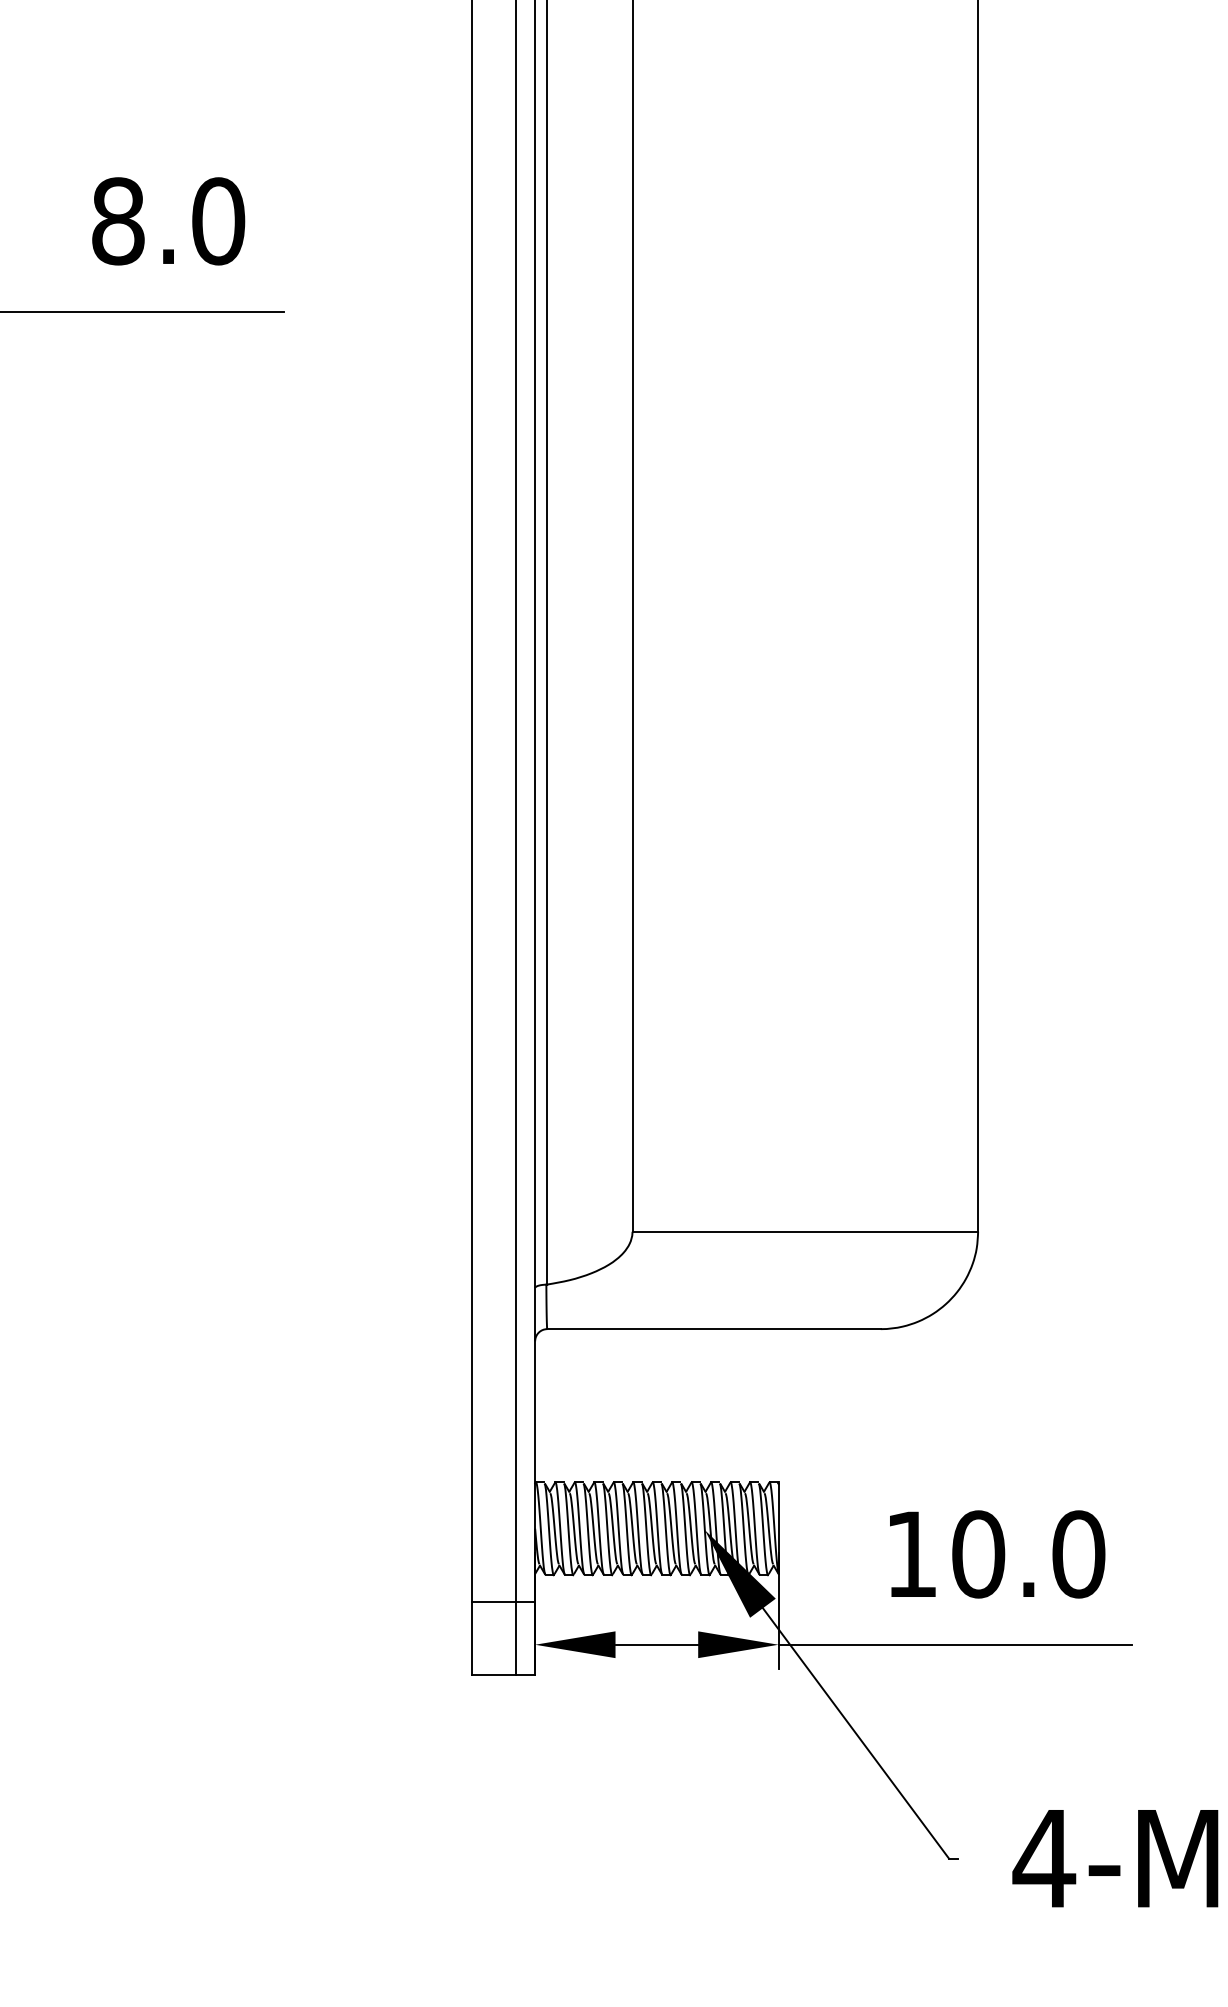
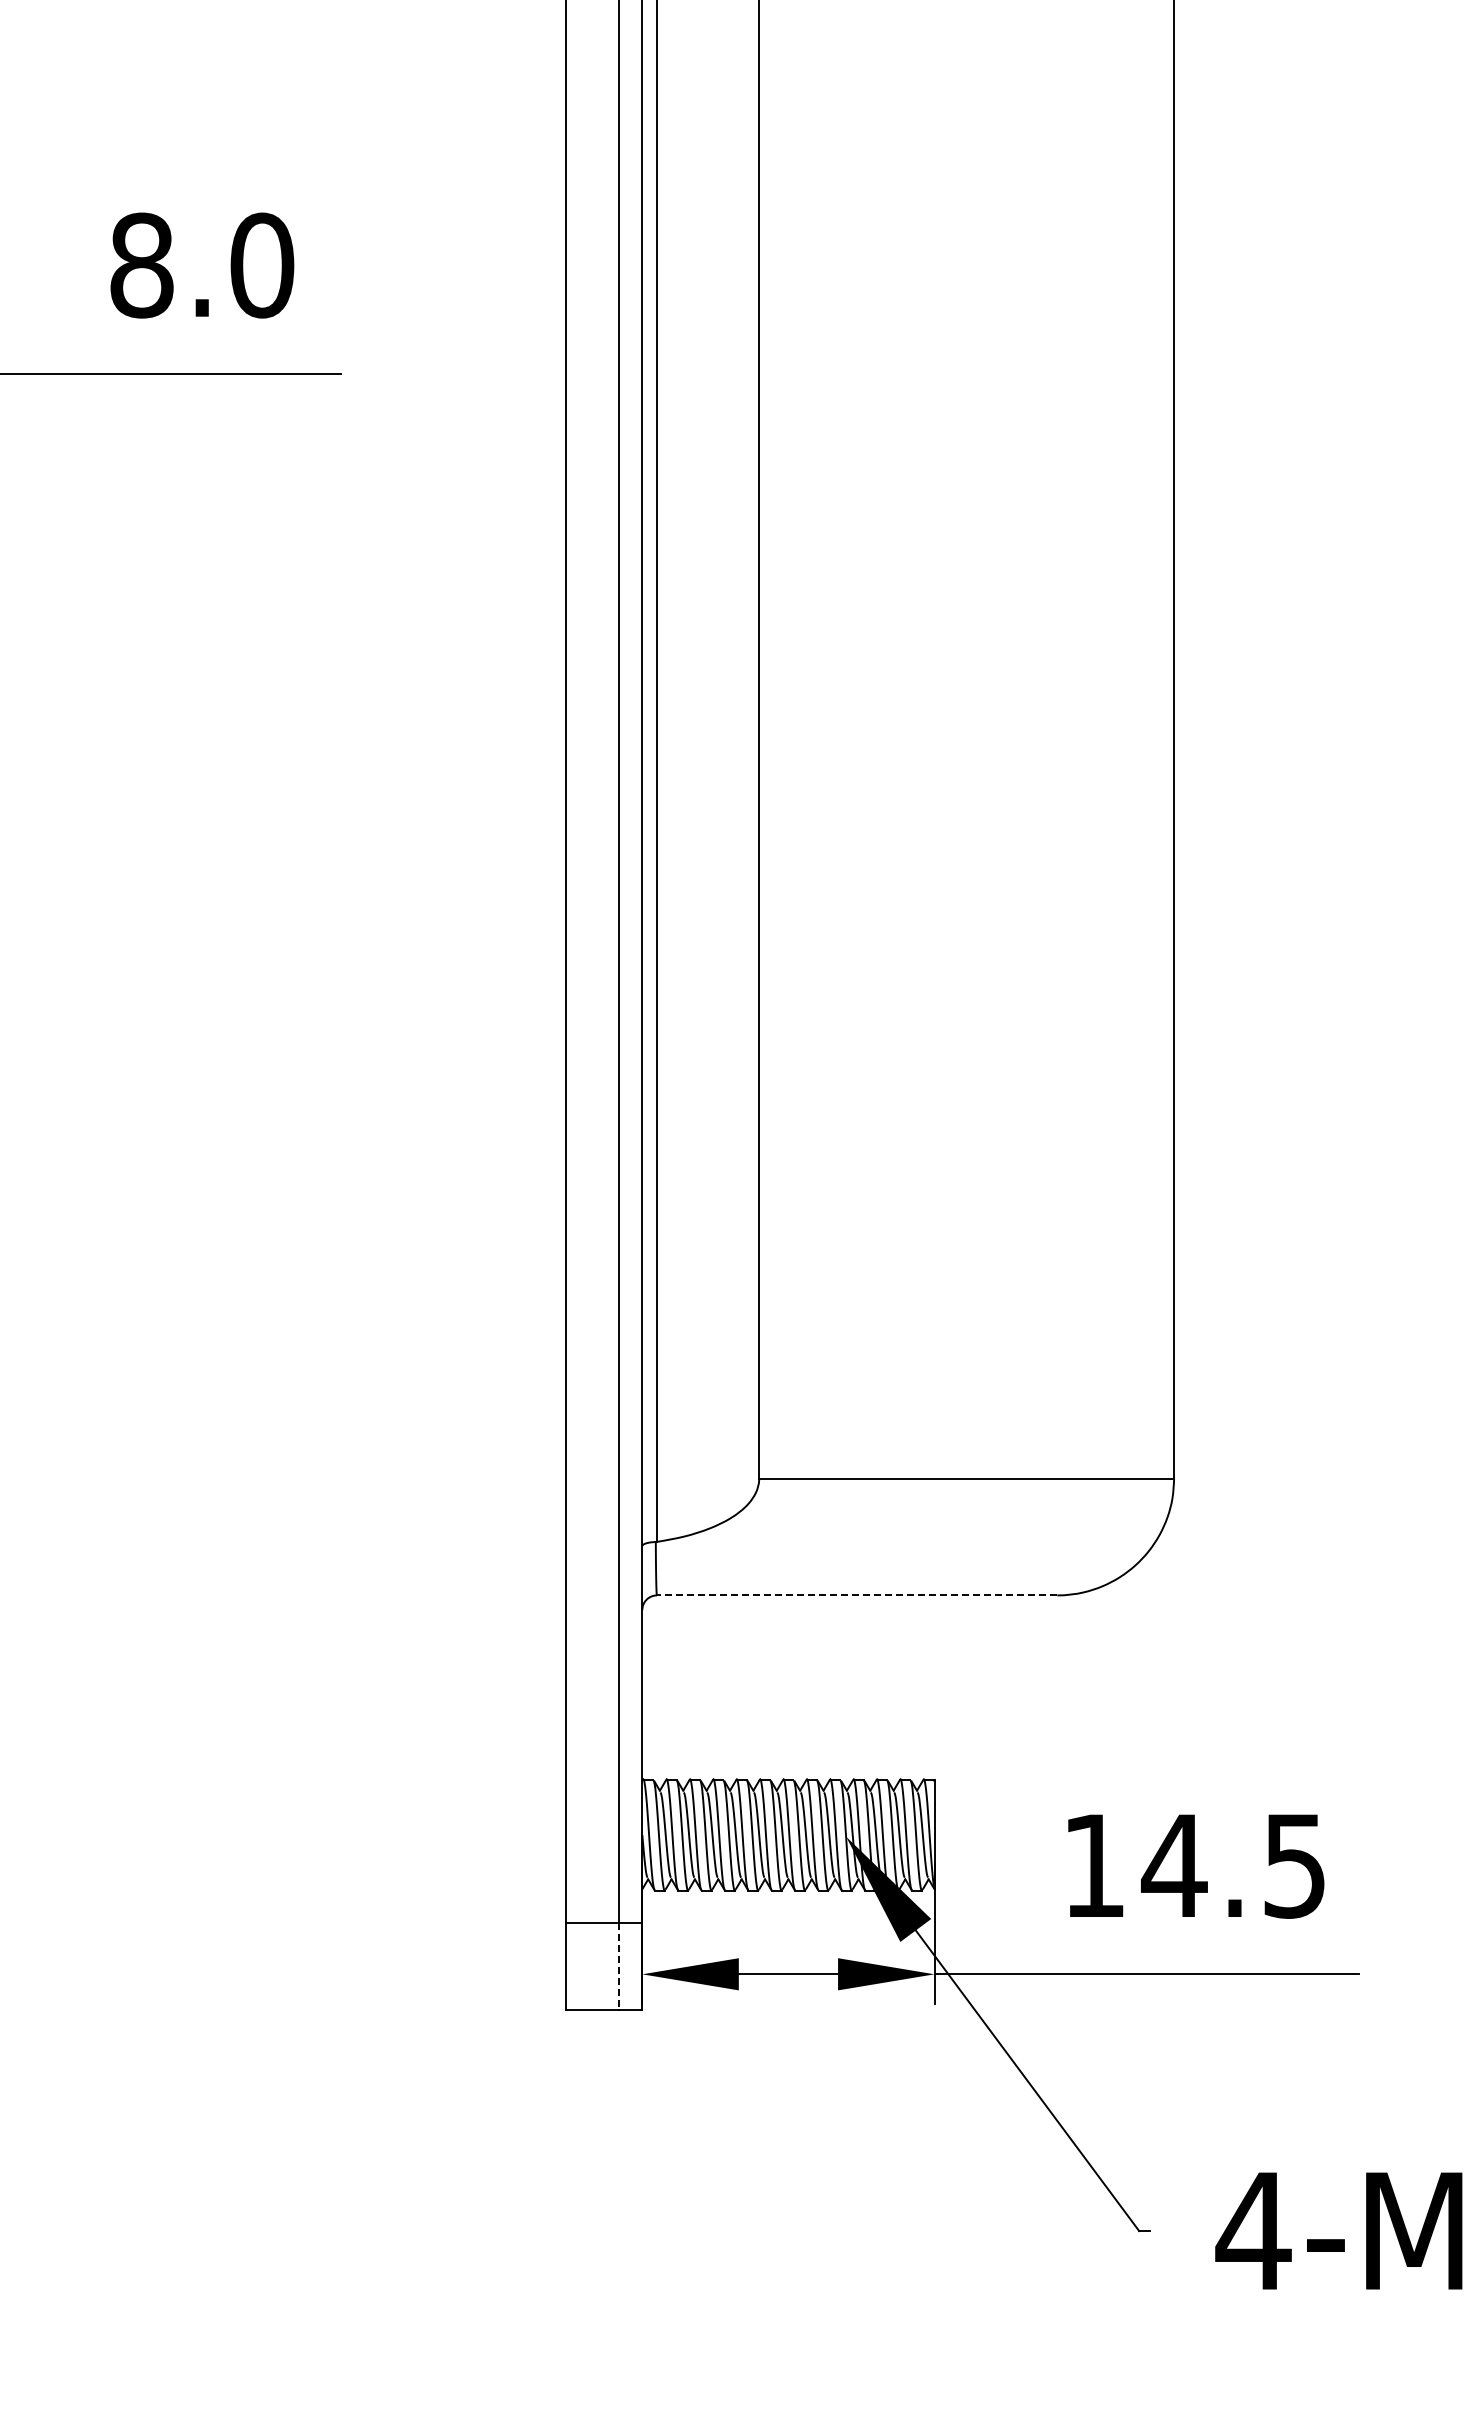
line: (713, 1329) -> (856, 1595), solid -> dashed
text: (1027, 1554) -> (1233, 1865), 10.0 -> 14.5
line: (515, 1638) -> (618, 1966), solid -> dashed

